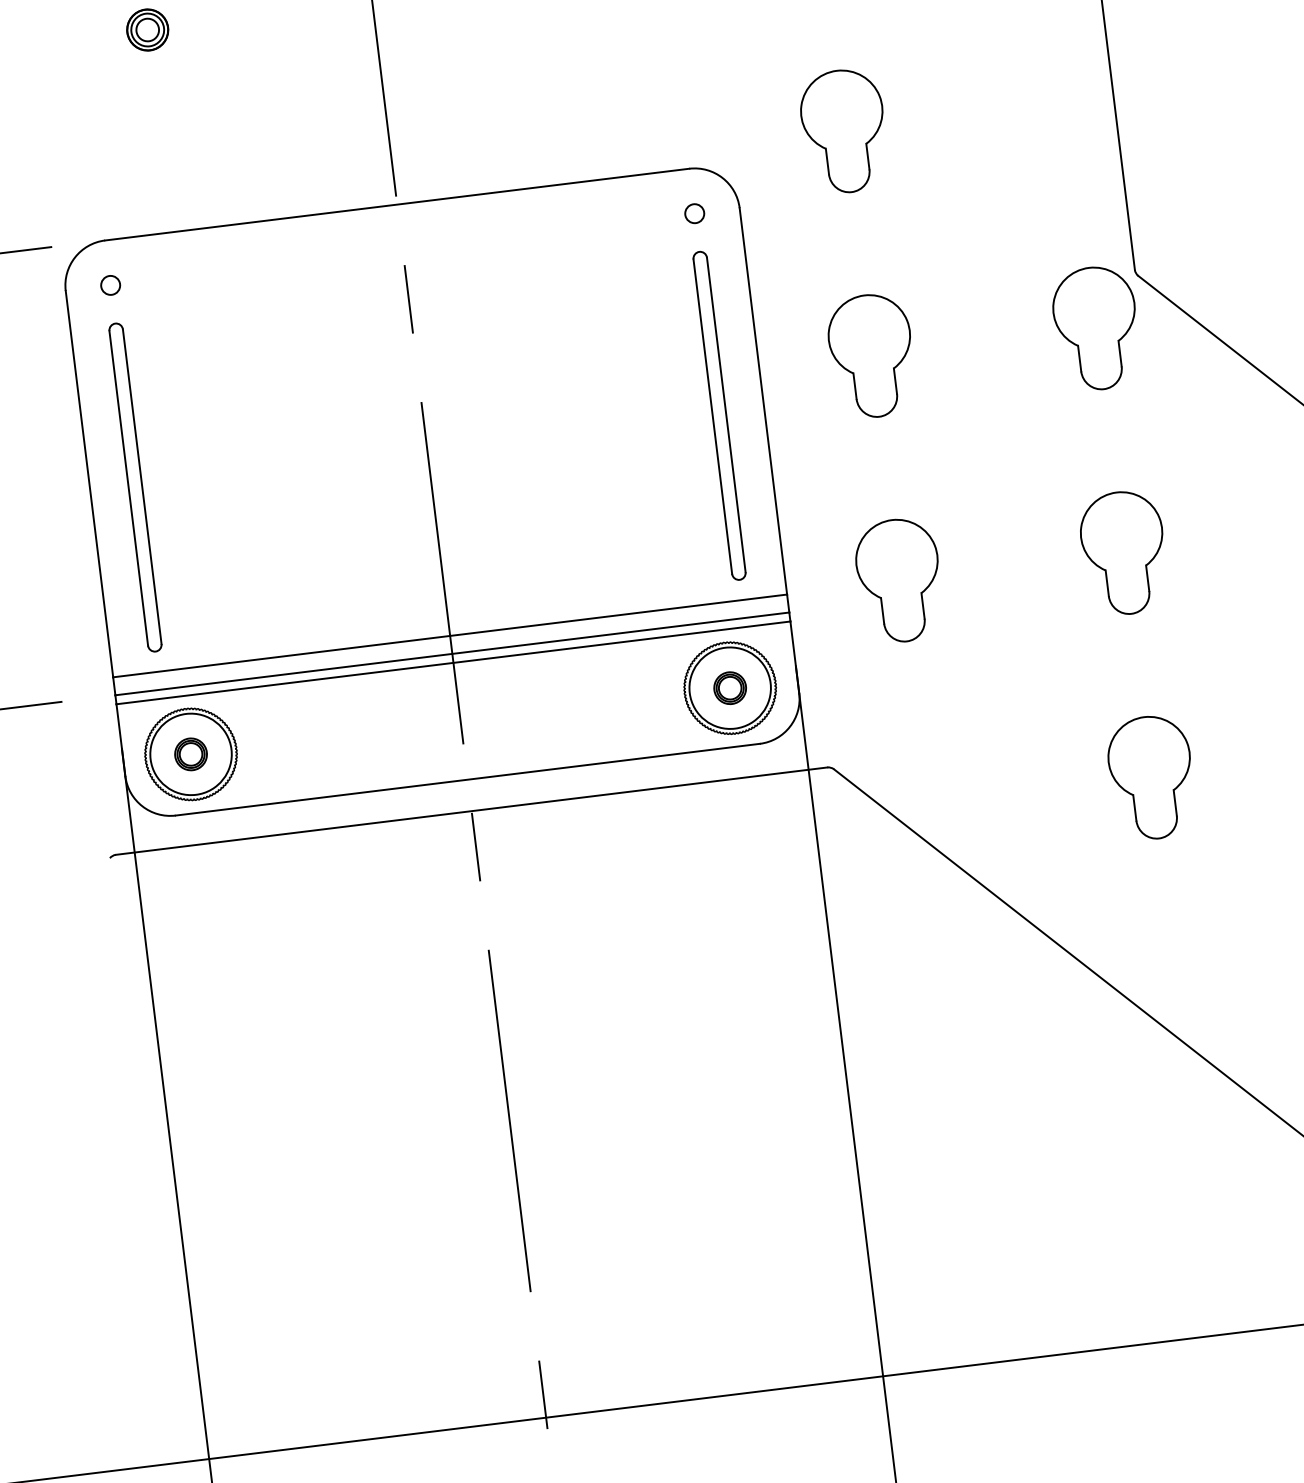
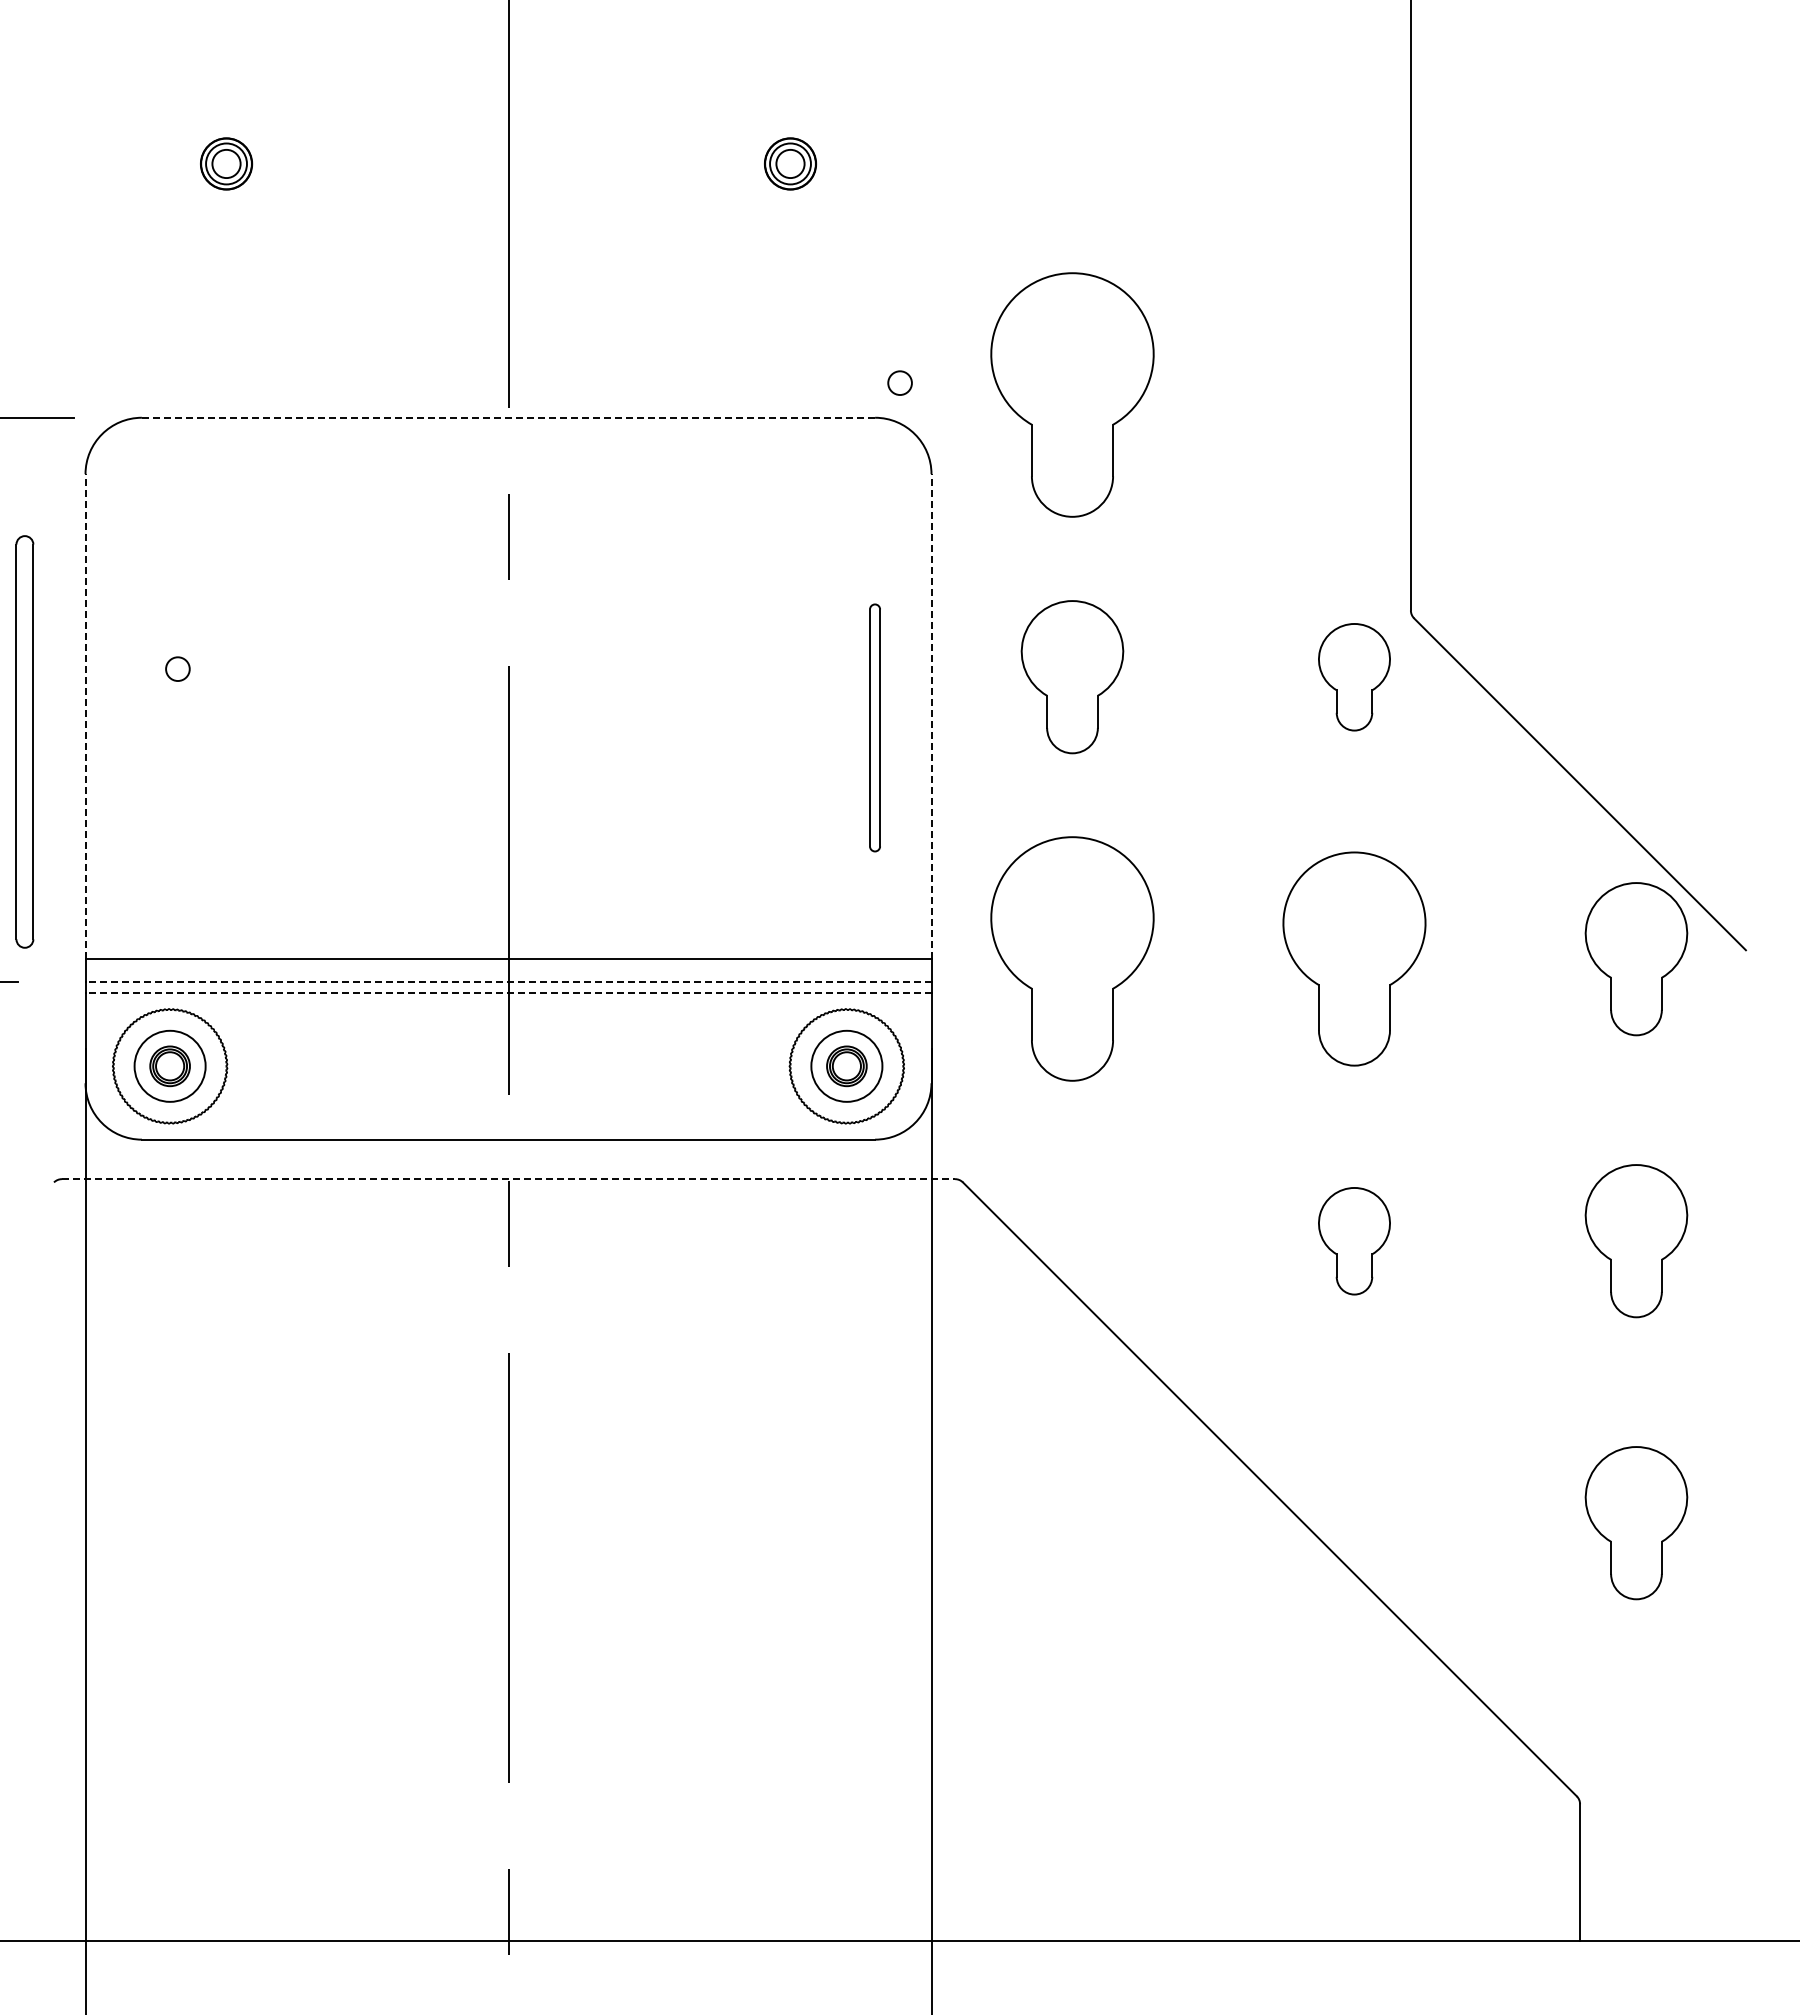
part: (844, 131) -> (1072, 395), size x1.6
line: (397, 204) -> (508, 417), solid -> dashed
circle: (694, 213) -> (899, 382), moved
circle: (110, 284) -> (177, 668), moved
part: (1096, 328) -> (1354, 677), size x0.7
line: (763, 401) -> (931, 716), solid -> dashed
part: (719, 415) -> (874, 727), size x0.6
line: (89, 483) -> (85, 716), solid -> dashed
part: (135, 487) -> (24, 741), moved
part: (1124, 553) -> (1354, 959), size x1.4
part: (899, 581) -> (1072, 959), size x1.6
line: (452, 653) -> (508, 981), solid -> dashed
line: (453, 663) -> (508, 993), solid -> dashed
circle: (729, 688) -> (846, 1066), size x0.7
circle: (190, 754) -> (169, 1066), size x0.7
part: (1151, 778) -> (1354, 1241), size x0.7
line: (471, 811) -> (508, 1179), solid -> dashed

